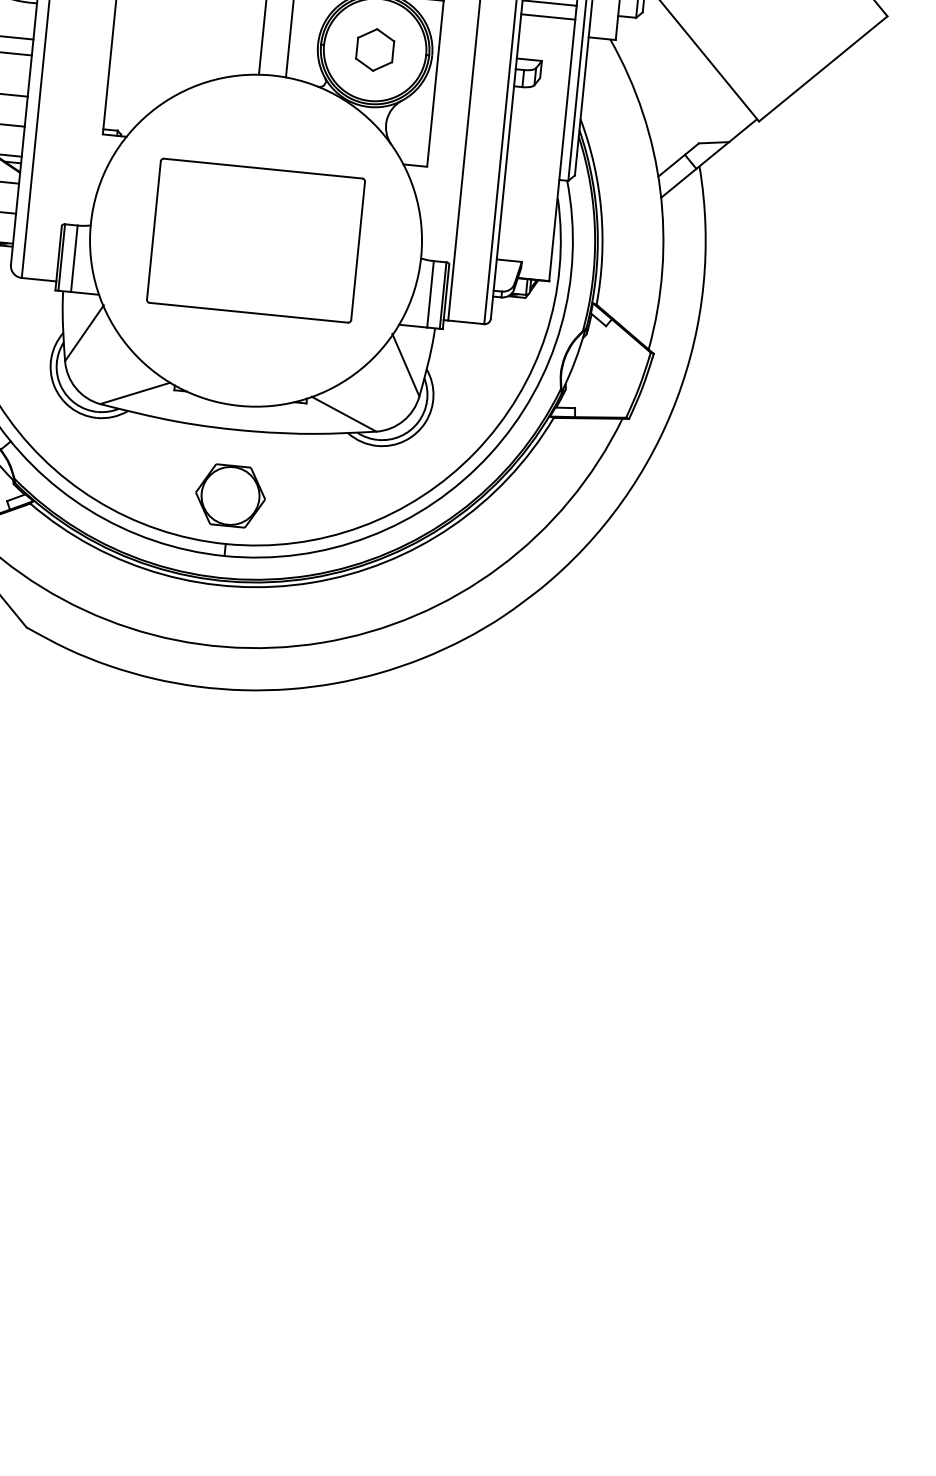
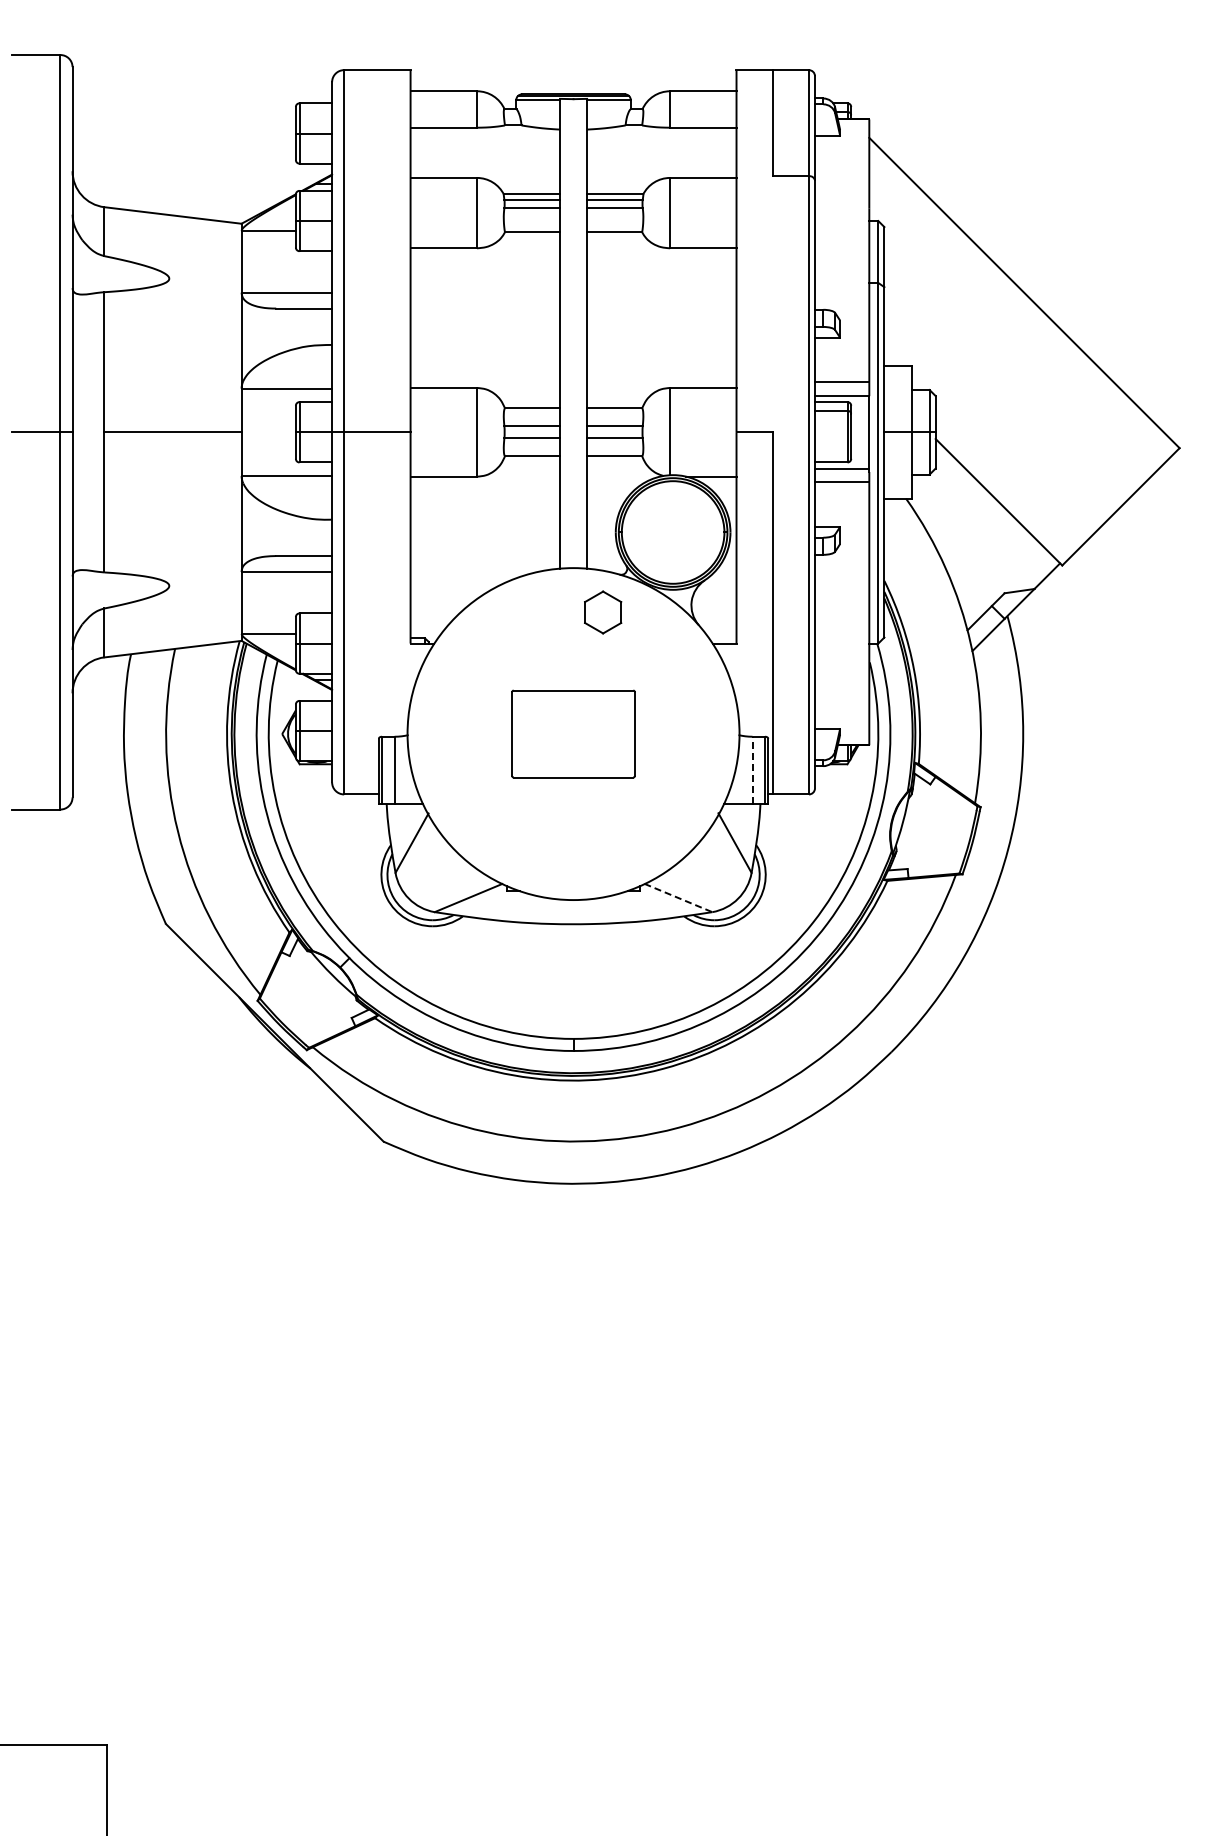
part: (375, 50) -> (603, 612), moved
part: (256, 240) -> (573, 733), size x0.6
line: (430, 293) -> (752, 769), solid -> dashed
line: (344, 414) -> (678, 898), solid -> dashed
part: (230, 495) -> (573, 990), removed

